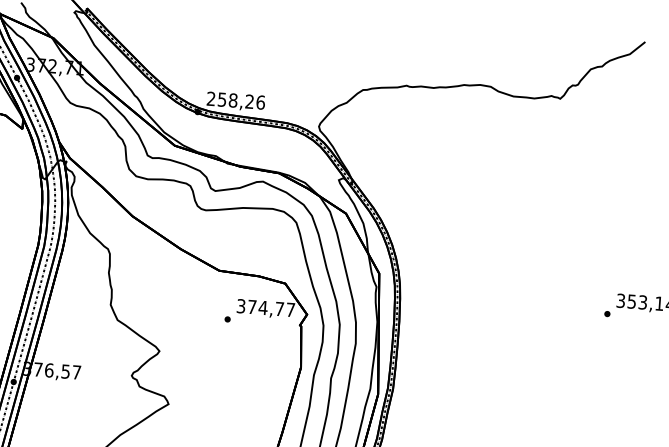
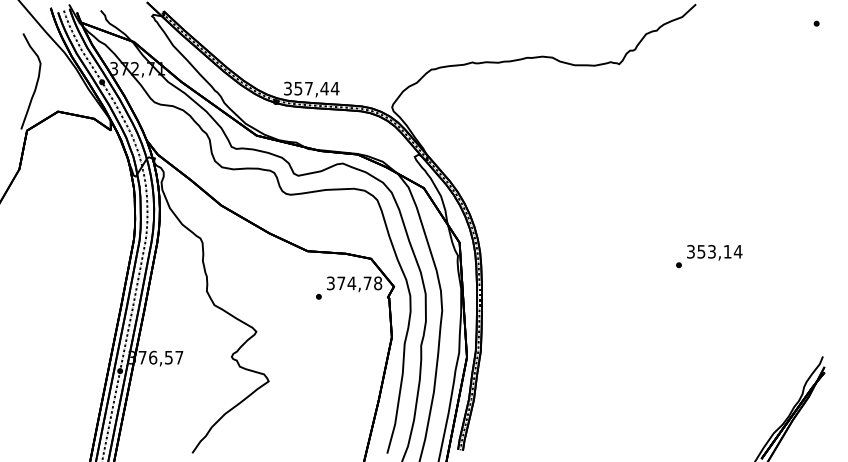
text: (235, 100) -> (311, 88), 258,26 -> 357,44
text: (291, 310) -> (378, 283), 374,77 -> 374,78

